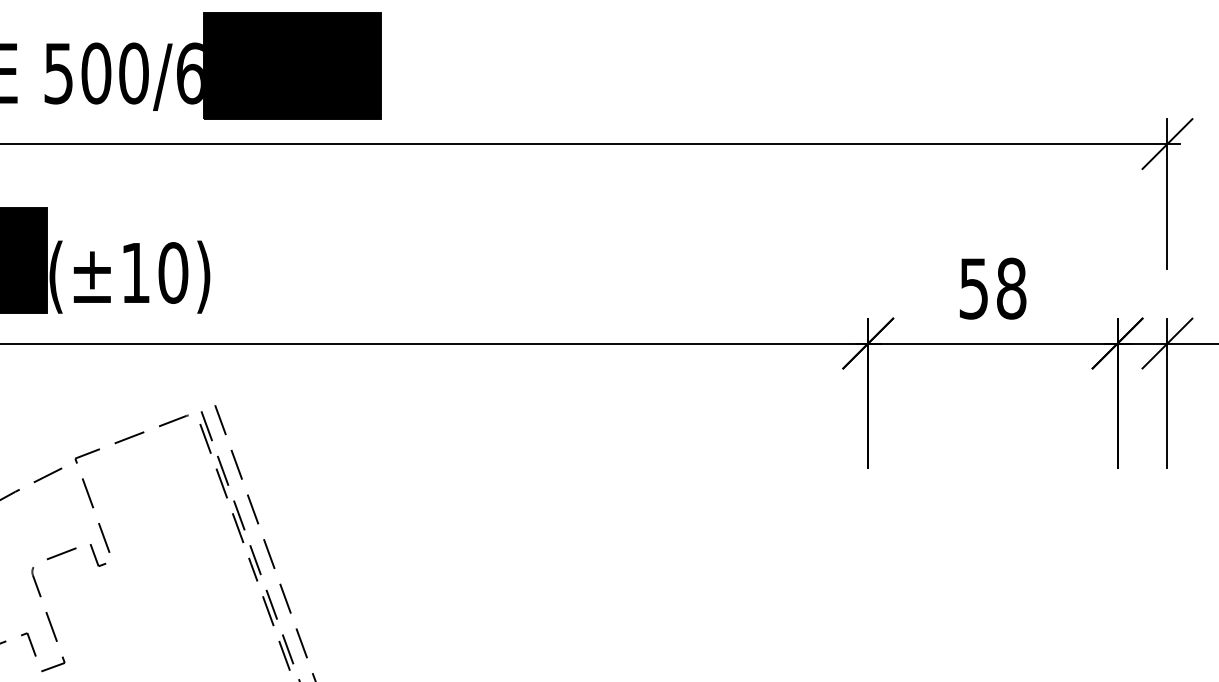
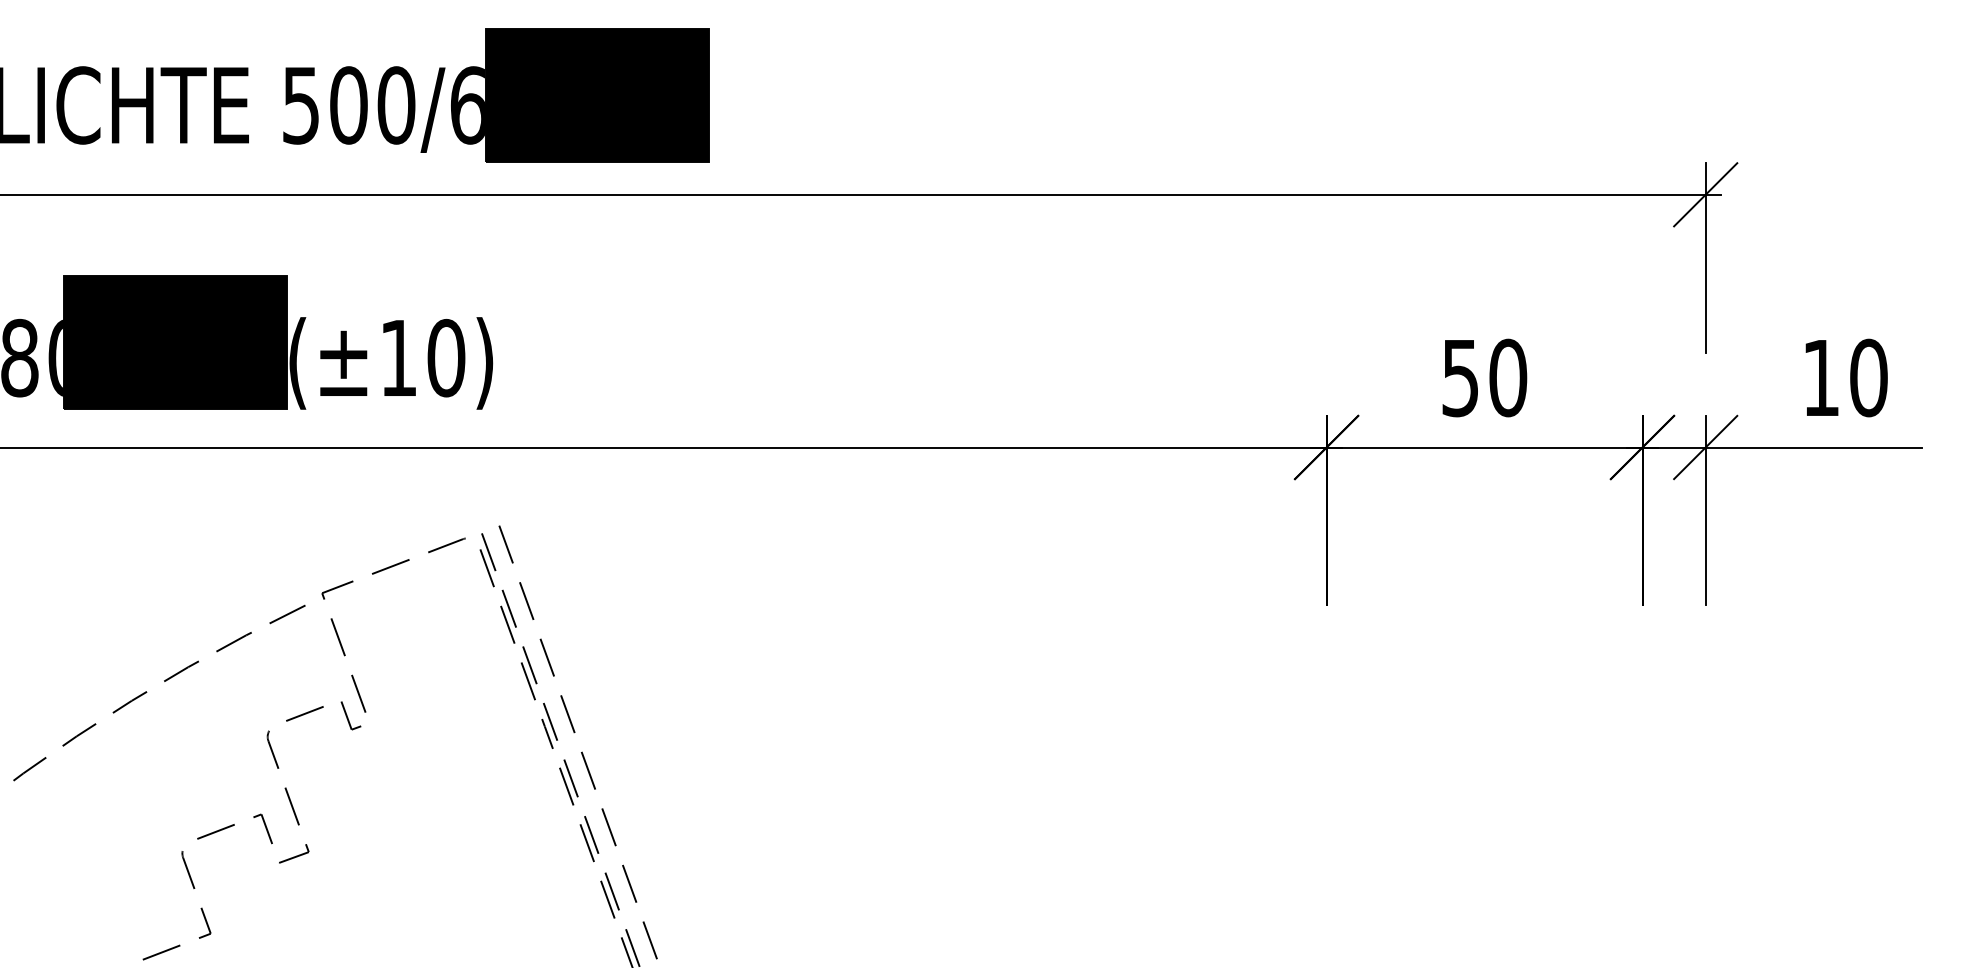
text: (1011, 289) -> (1508, 378), 58 -> 50

